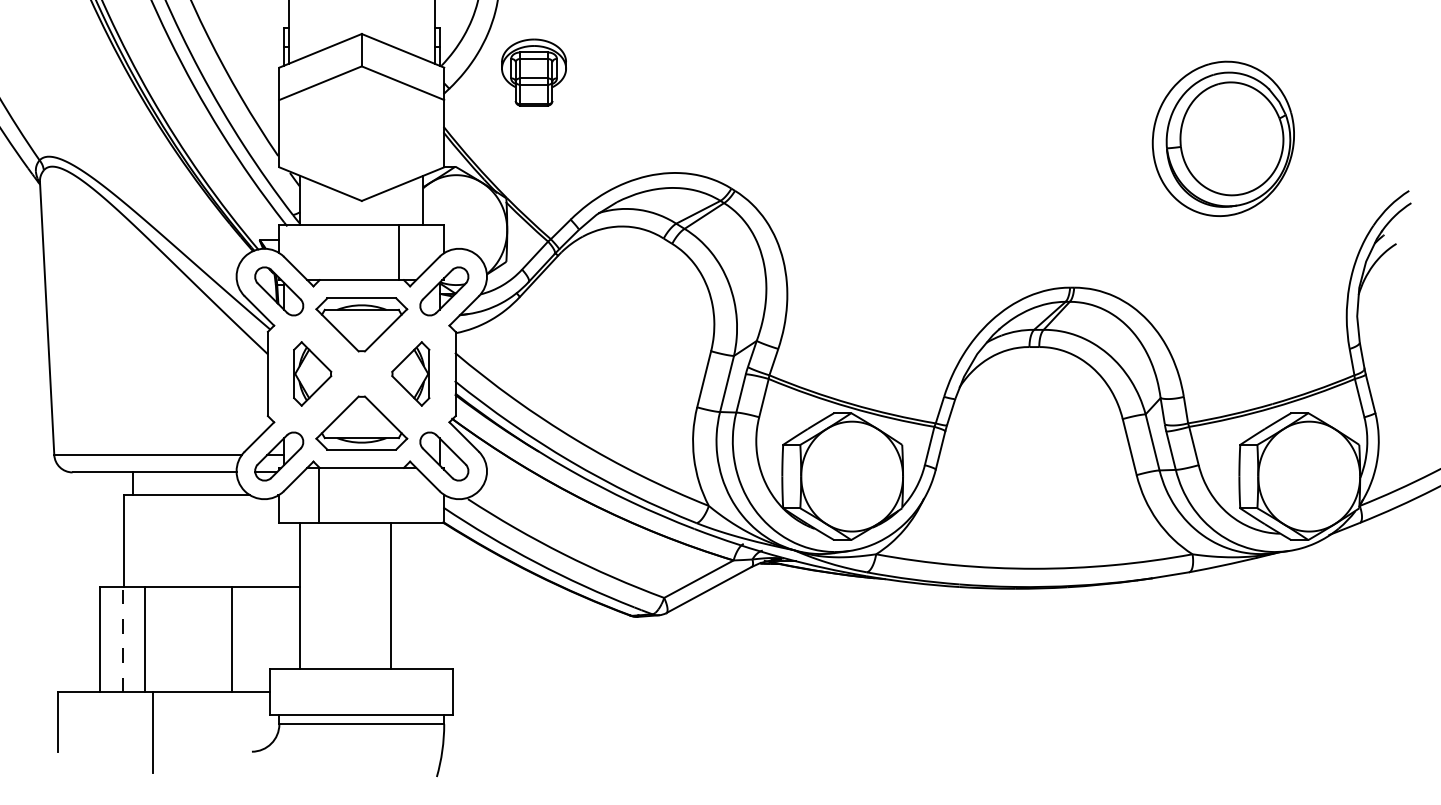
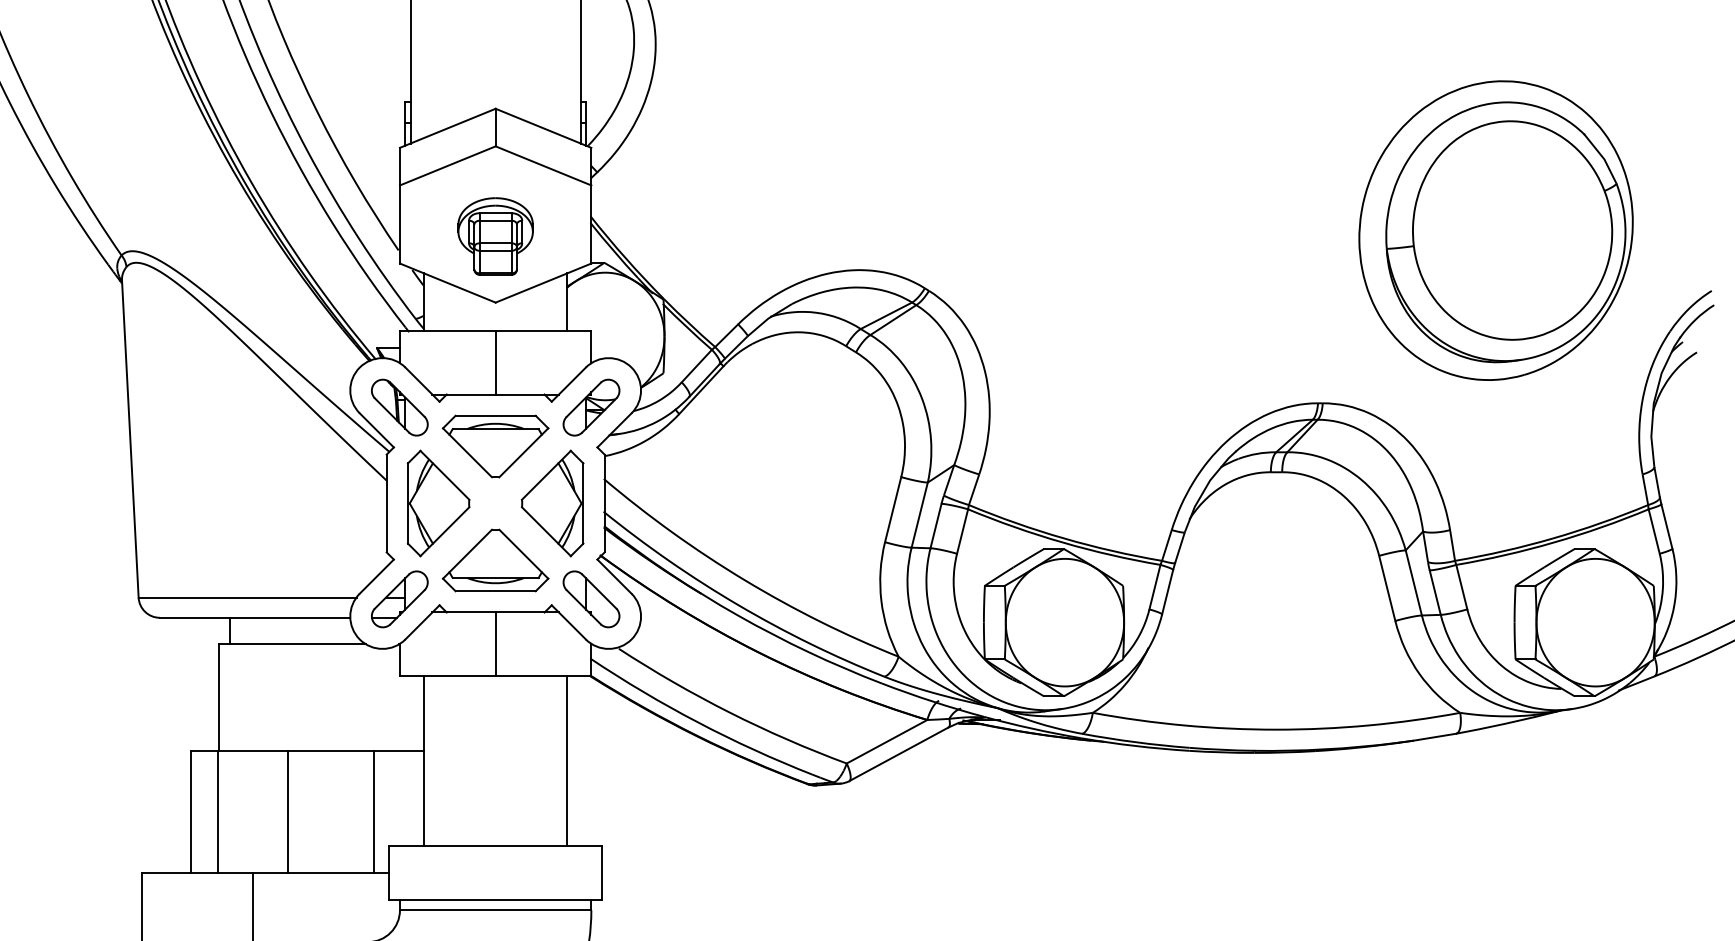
part: (533, 72) -> (495, 236), moved
part: (1222, 138) -> (1495, 230), size x1.67
line: (398, 252) -> (495, 362), moved
part: (312, 373) -> (438, 503), size x1.43
part: (410, 373) -> (552, 503), size x1.43
line: (318, 495) -> (495, 644), moved
line: (390, 596) -> (567, 761), moved
line: (123, 639) -> (218, 811), dashed -> solid
line: (144, 639) -> (287, 811), moved
line: (232, 639) -> (374, 811), moved

